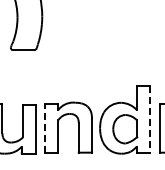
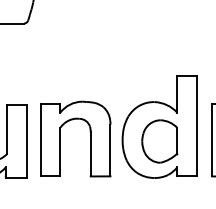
line: (149, 119) -> (196, 126), dashed -> solid
line: (45, 127) -> (41, 138), dashed -> solid

